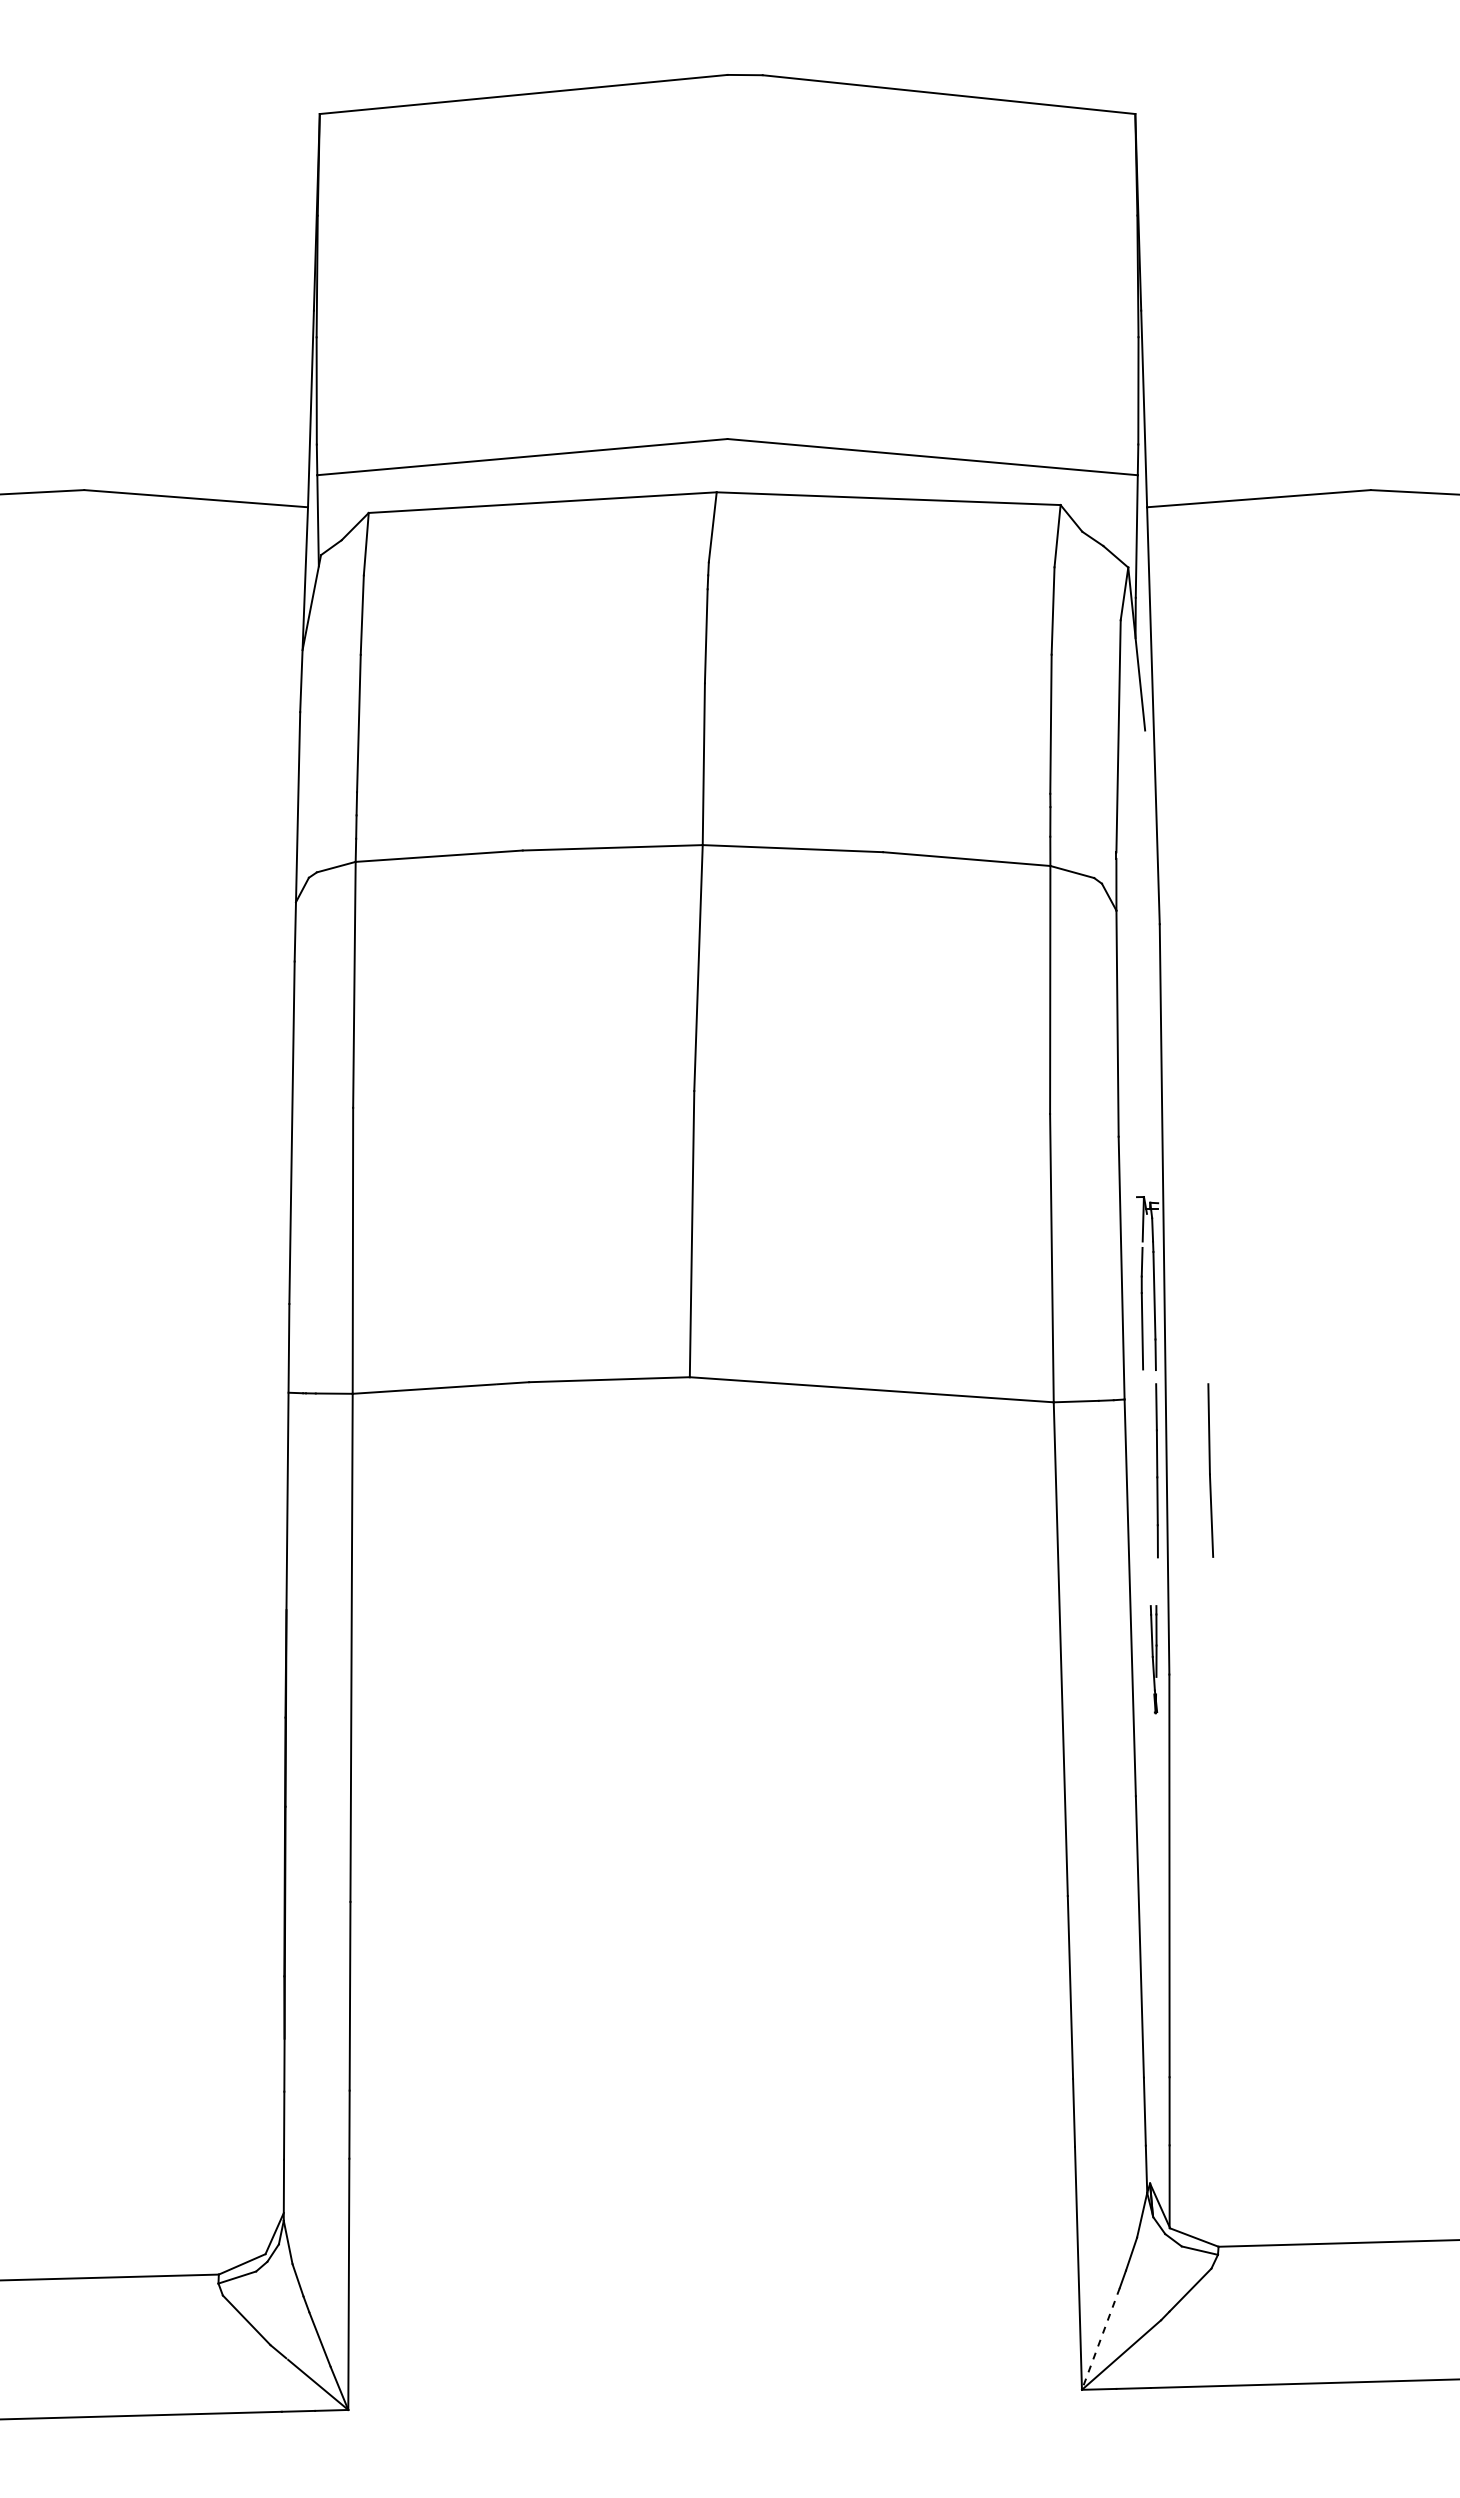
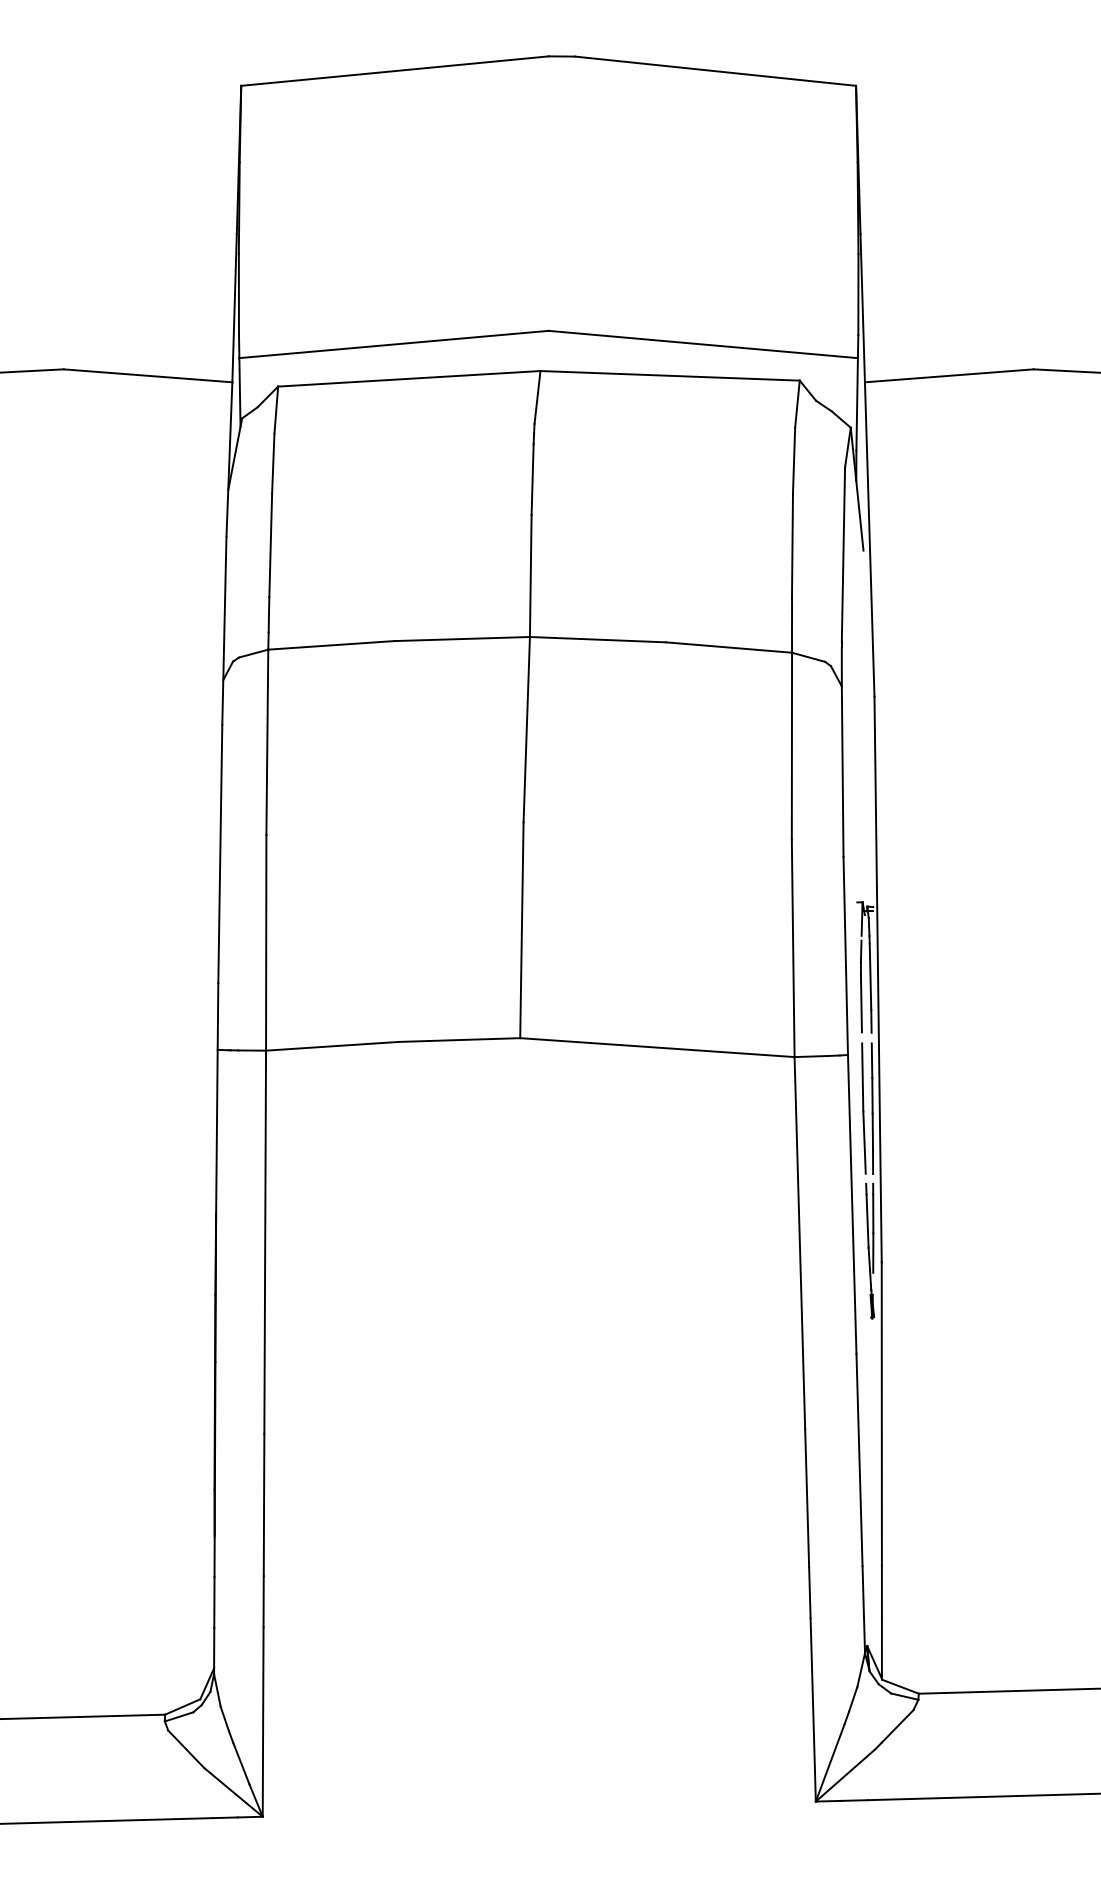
part: (1210, 1470) -> (863, 1108), moved
part: (1153, 1659) -> (869, 1250), size x1.67
line: (1100, 2339) -> (829, 1763), dashed -> solid

